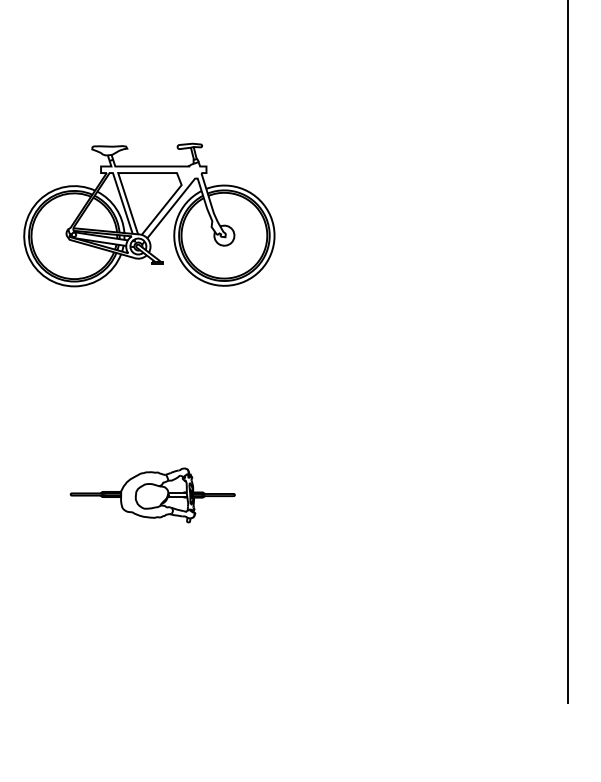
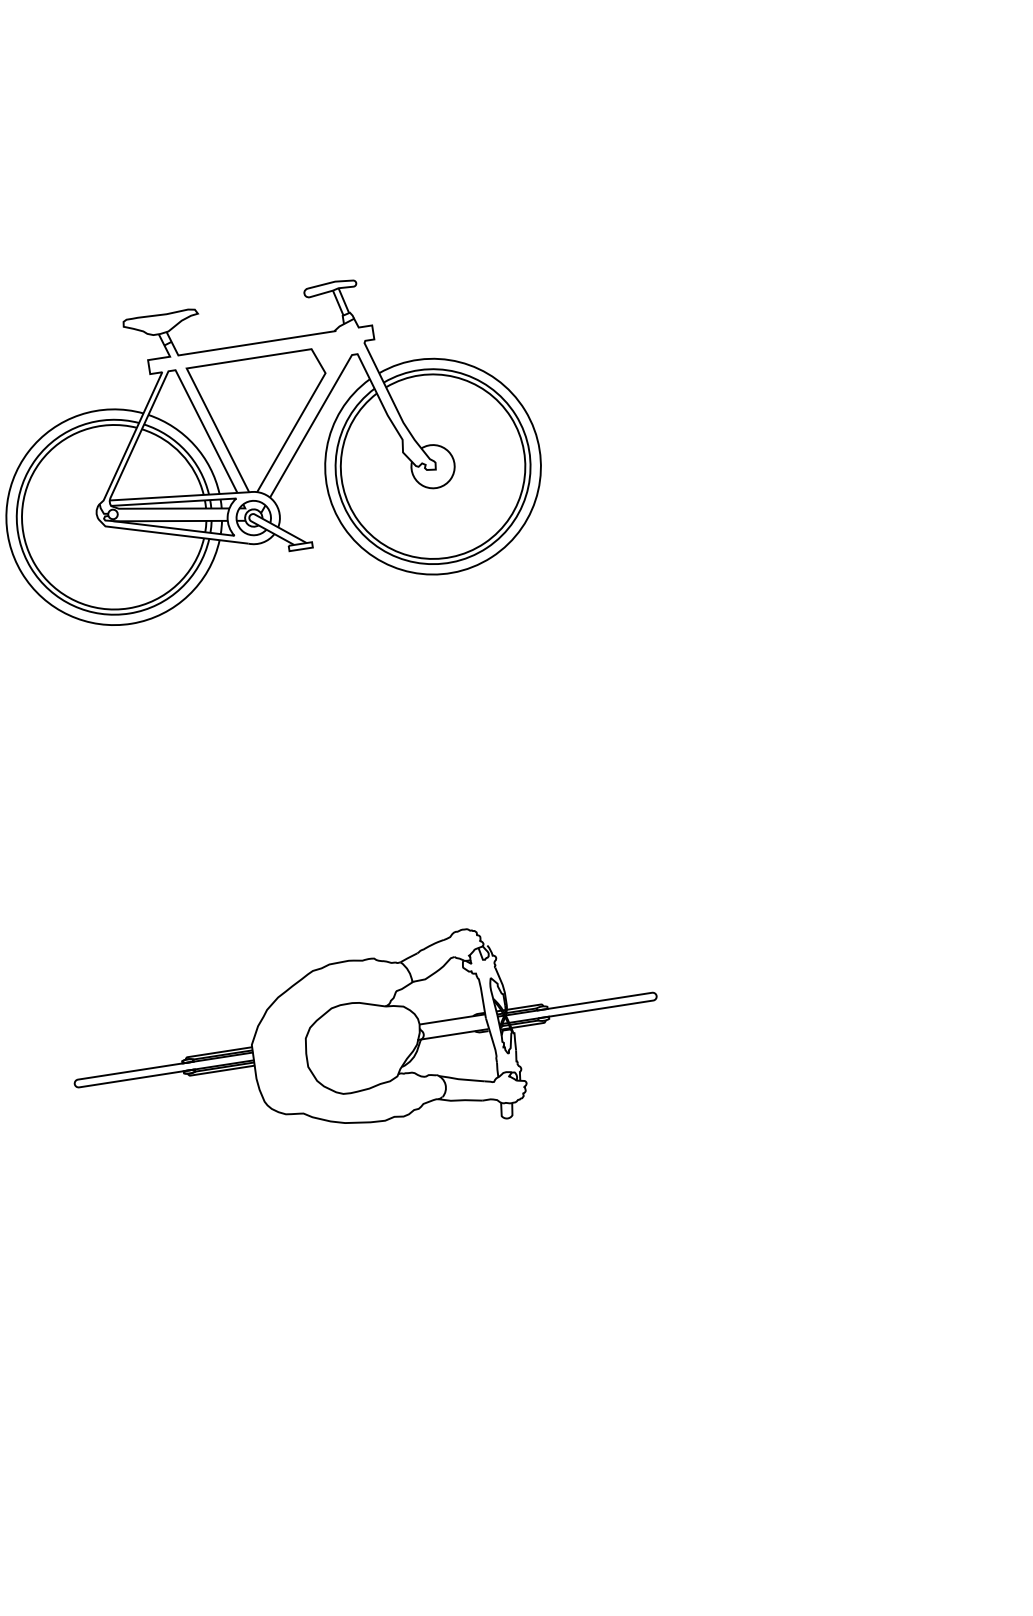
part: (152, 495) -> (365, 1042), size x1.67

